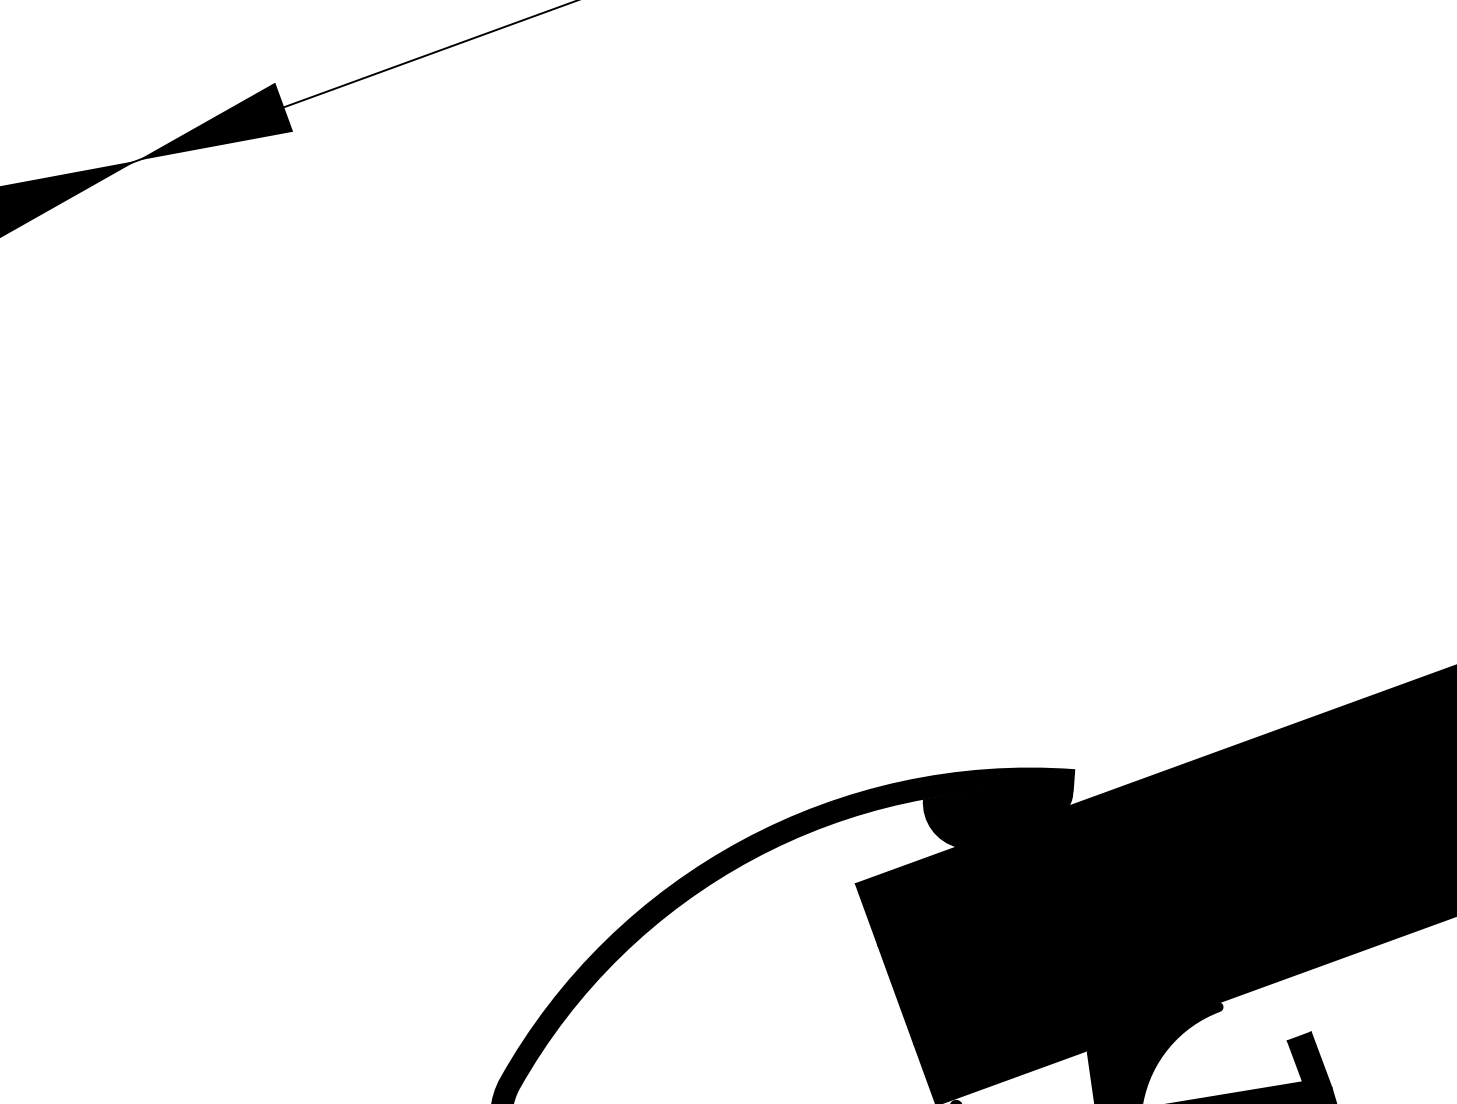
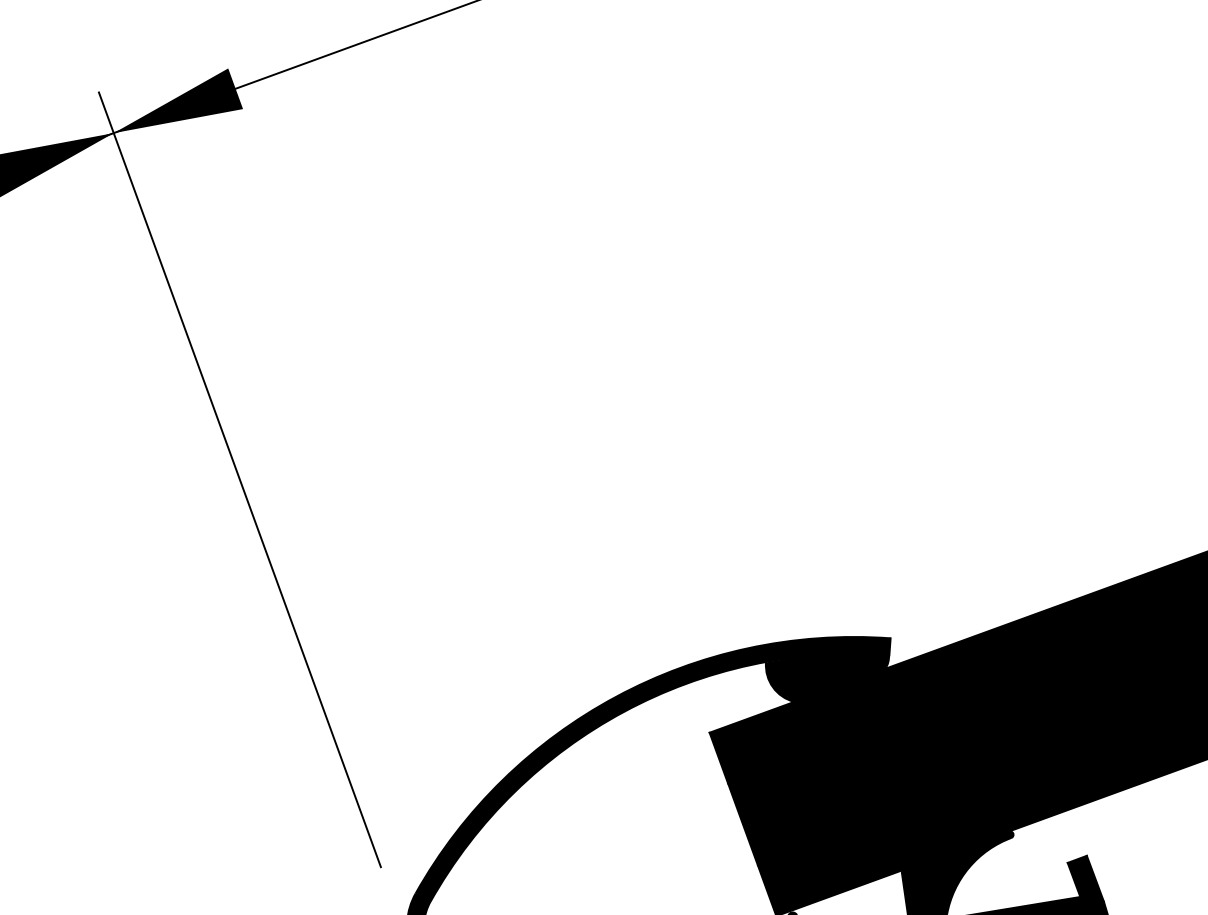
line: (289, 578) -> (240, 479), added

